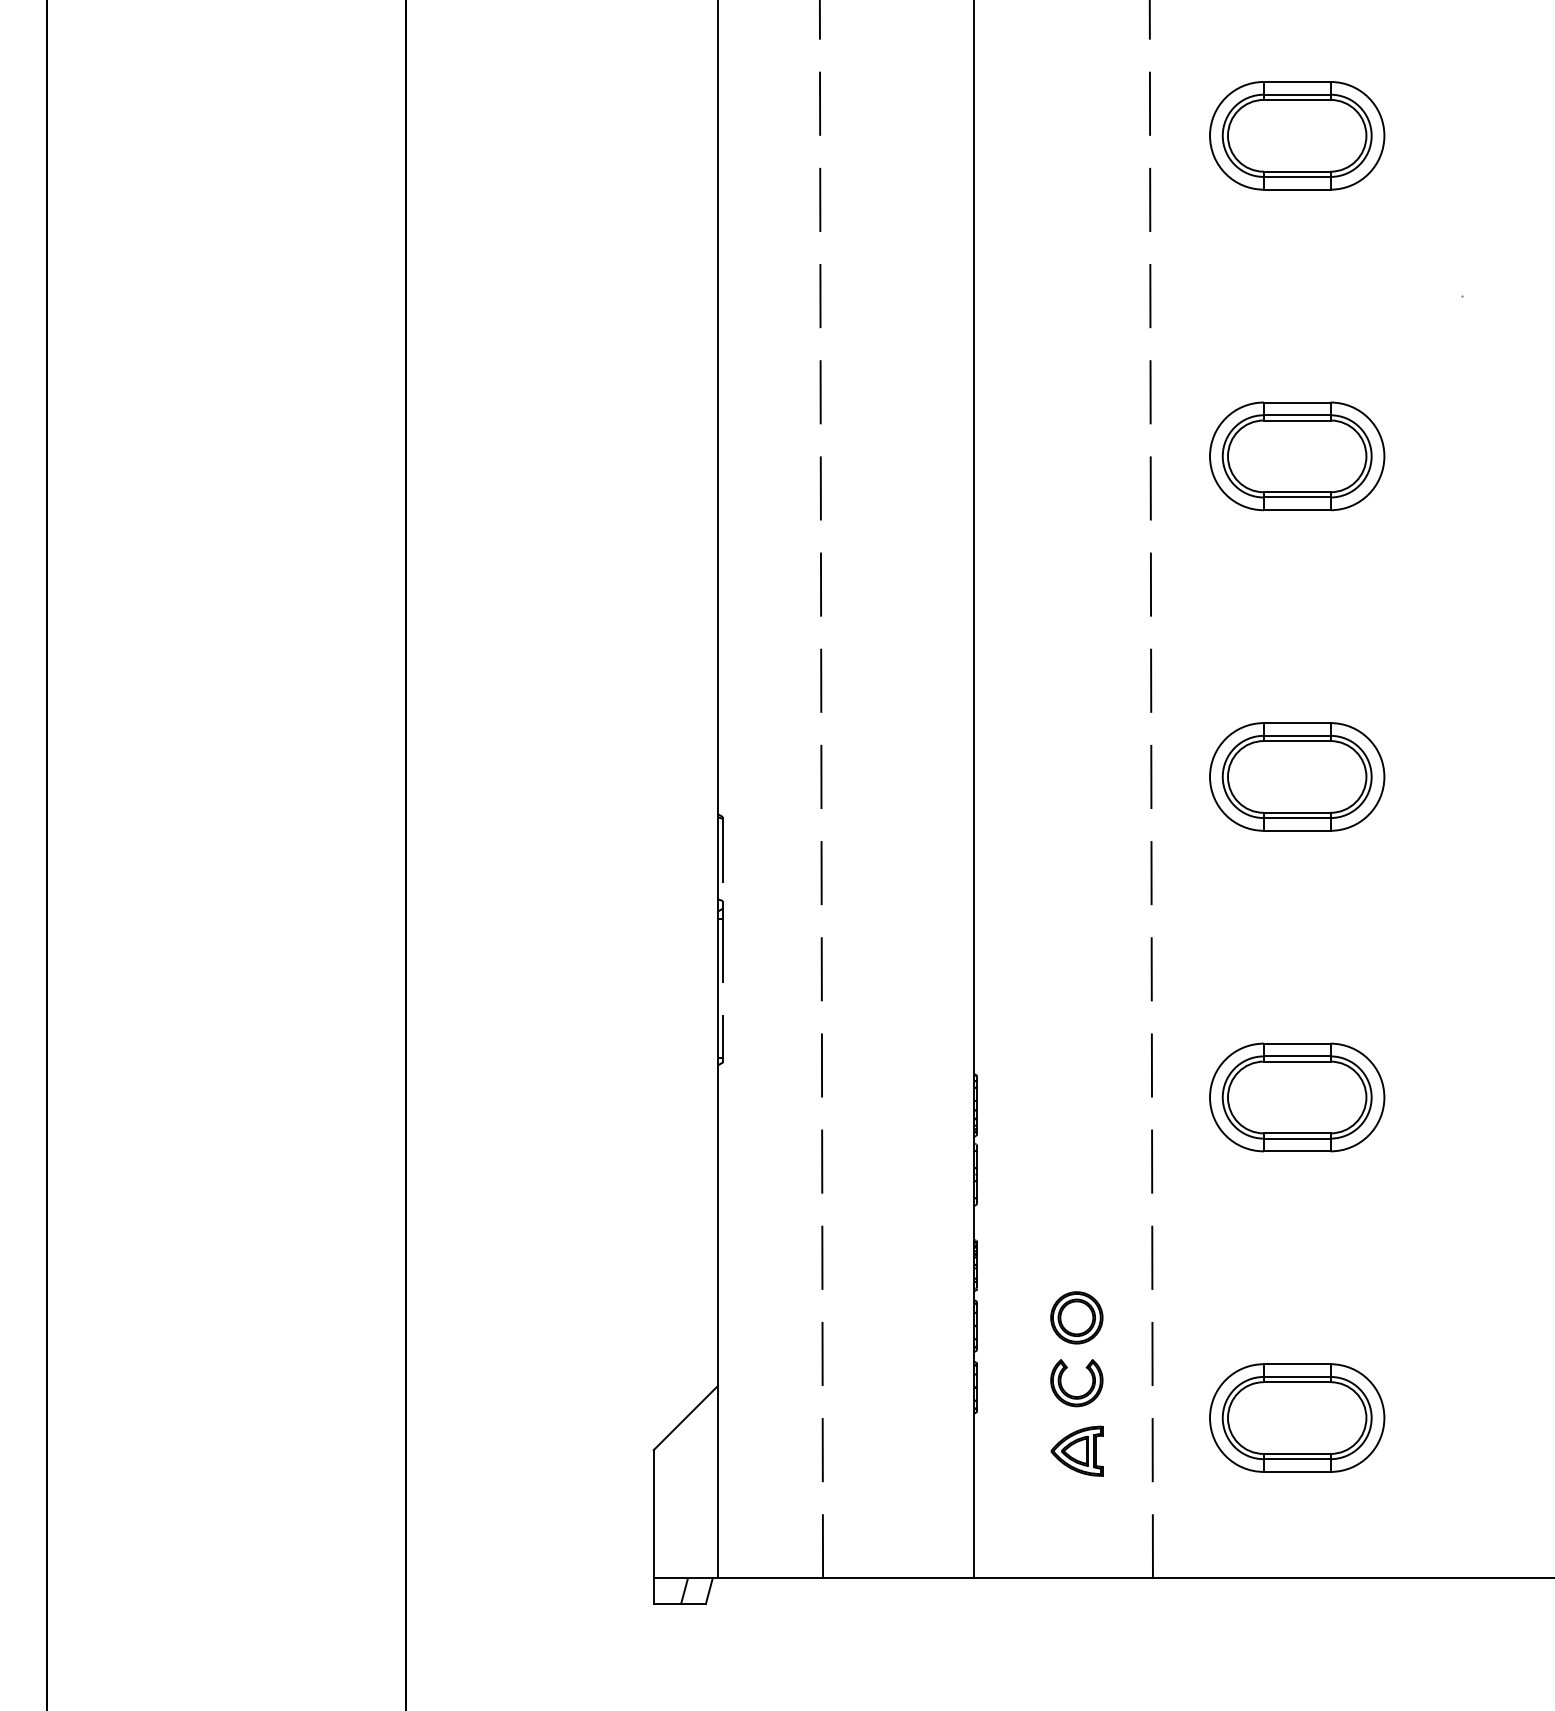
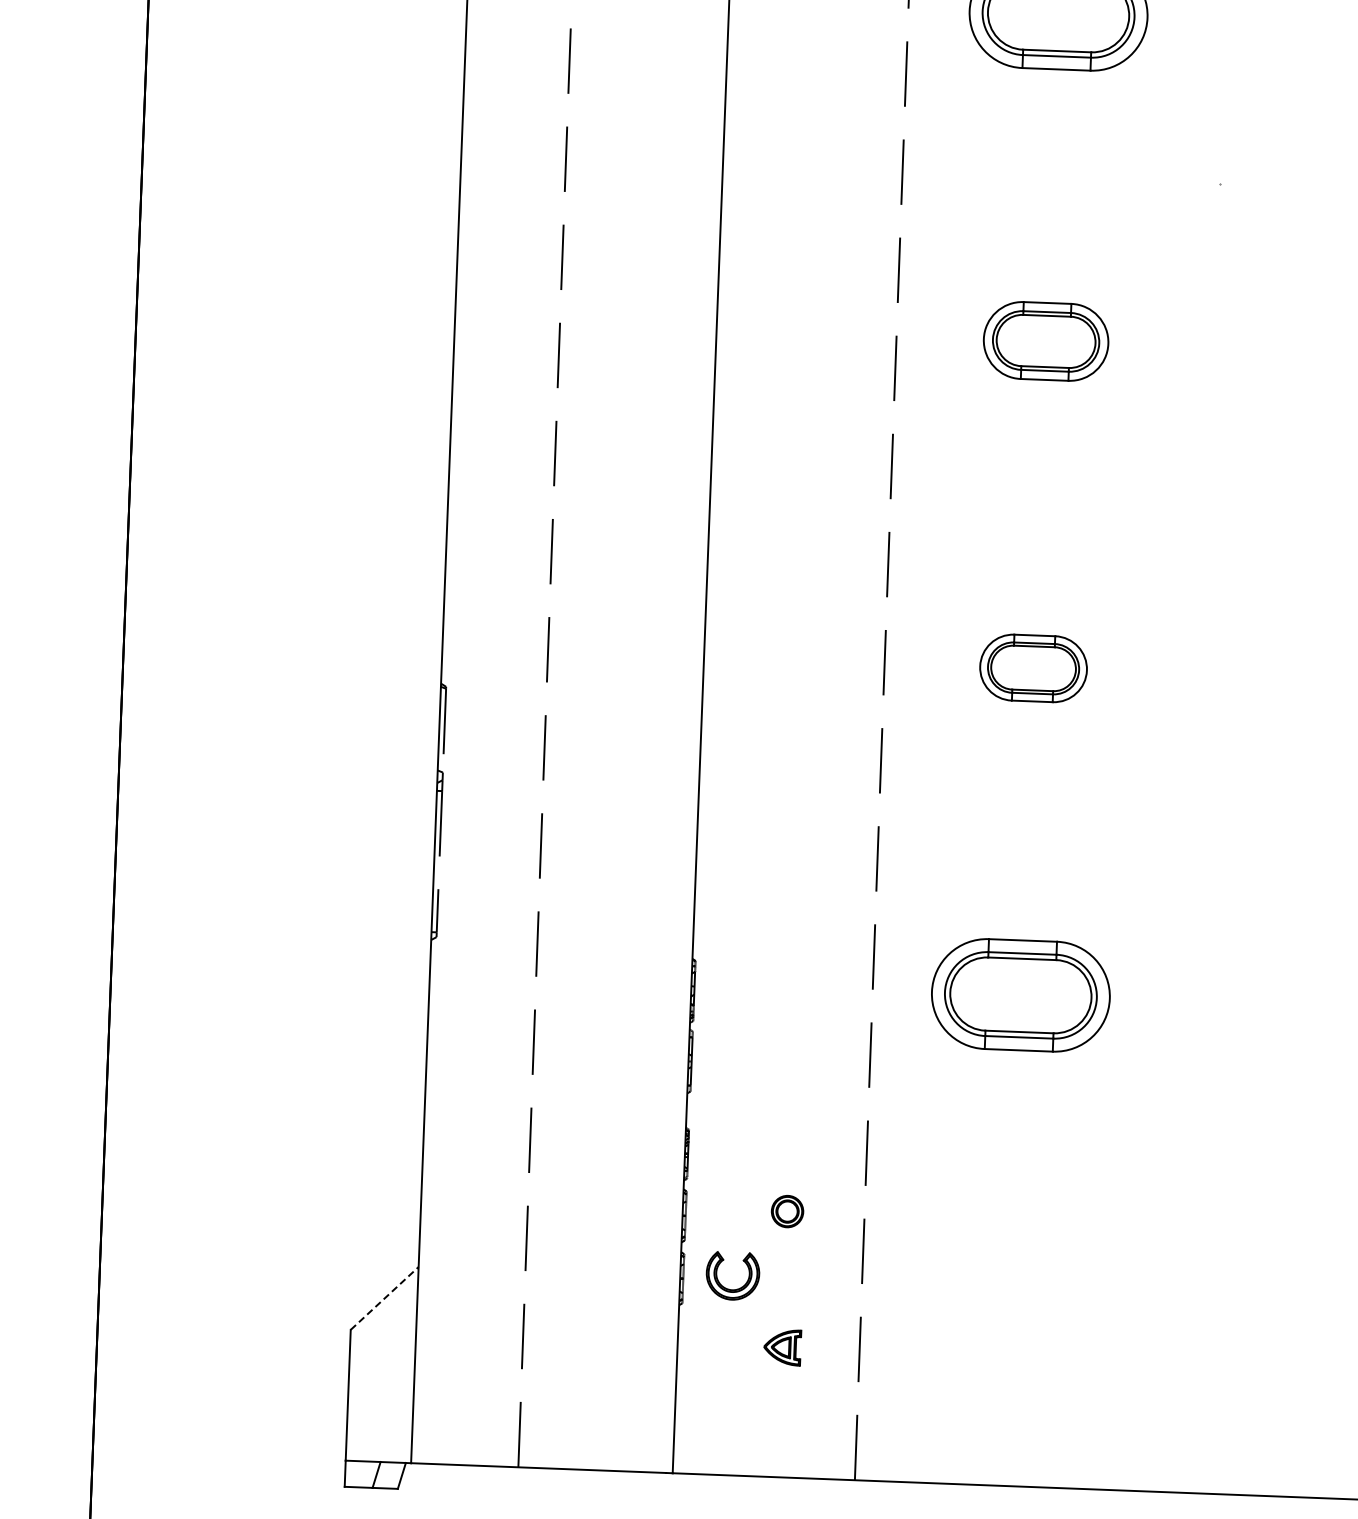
part: (1297, 456) -> (1046, 341), size x0.7
part: (1297, 776) -> (1033, 667), size x0.6
part: (1076, 1317) -> (787, 1211), size x0.6
part: (1074, 1395) -> (730, 1288), moved
line: (686, 1417) -> (385, 1297), solid -> dashed
part: (1297, 1417) -> (1008, 1321), removed
part: (1076, 1450) -> (781, 1346), size x0.7

